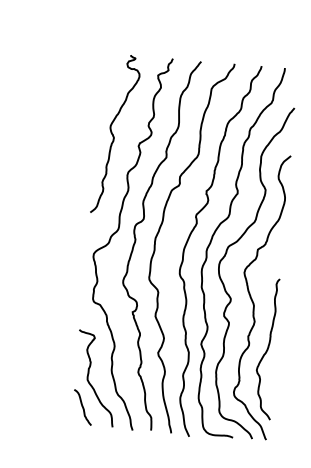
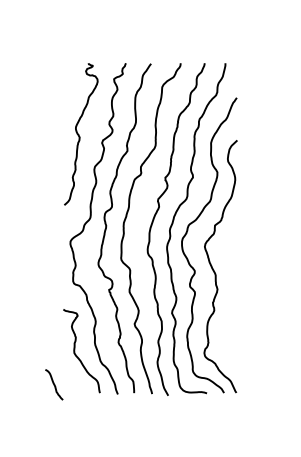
curve: (267, 348) -> (230, 312), removed
curve: (83, 407) -> (54, 384), moved

